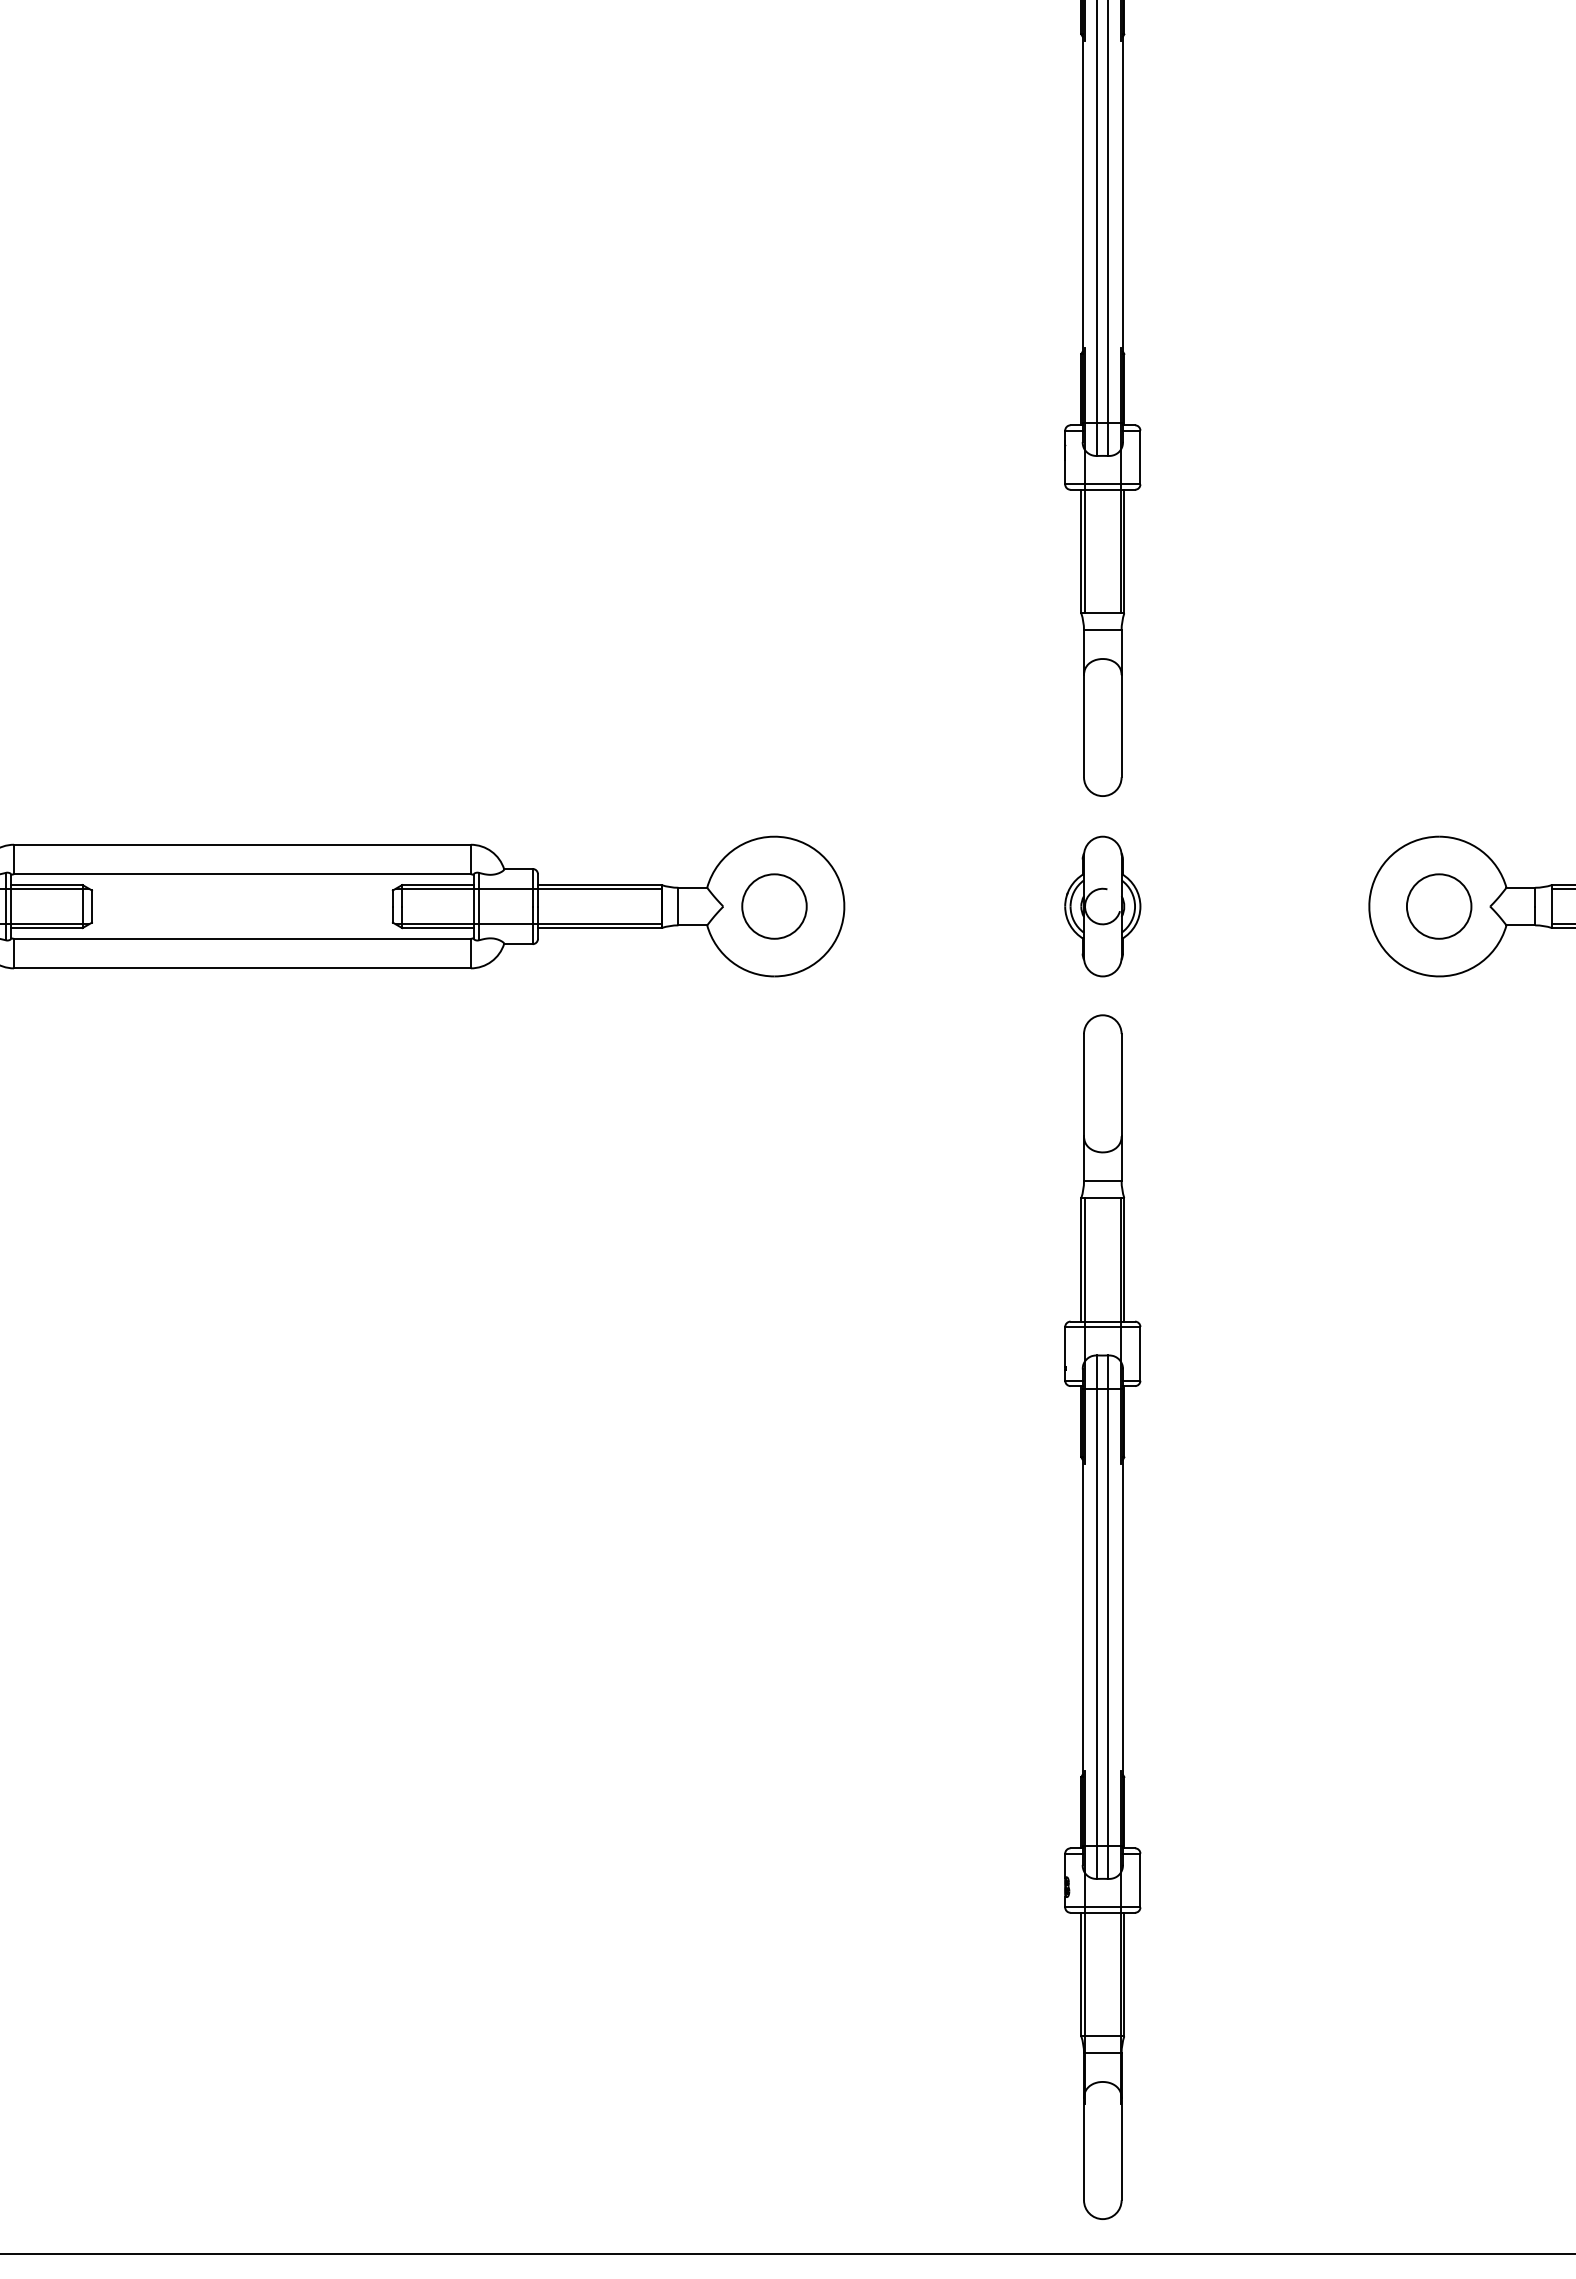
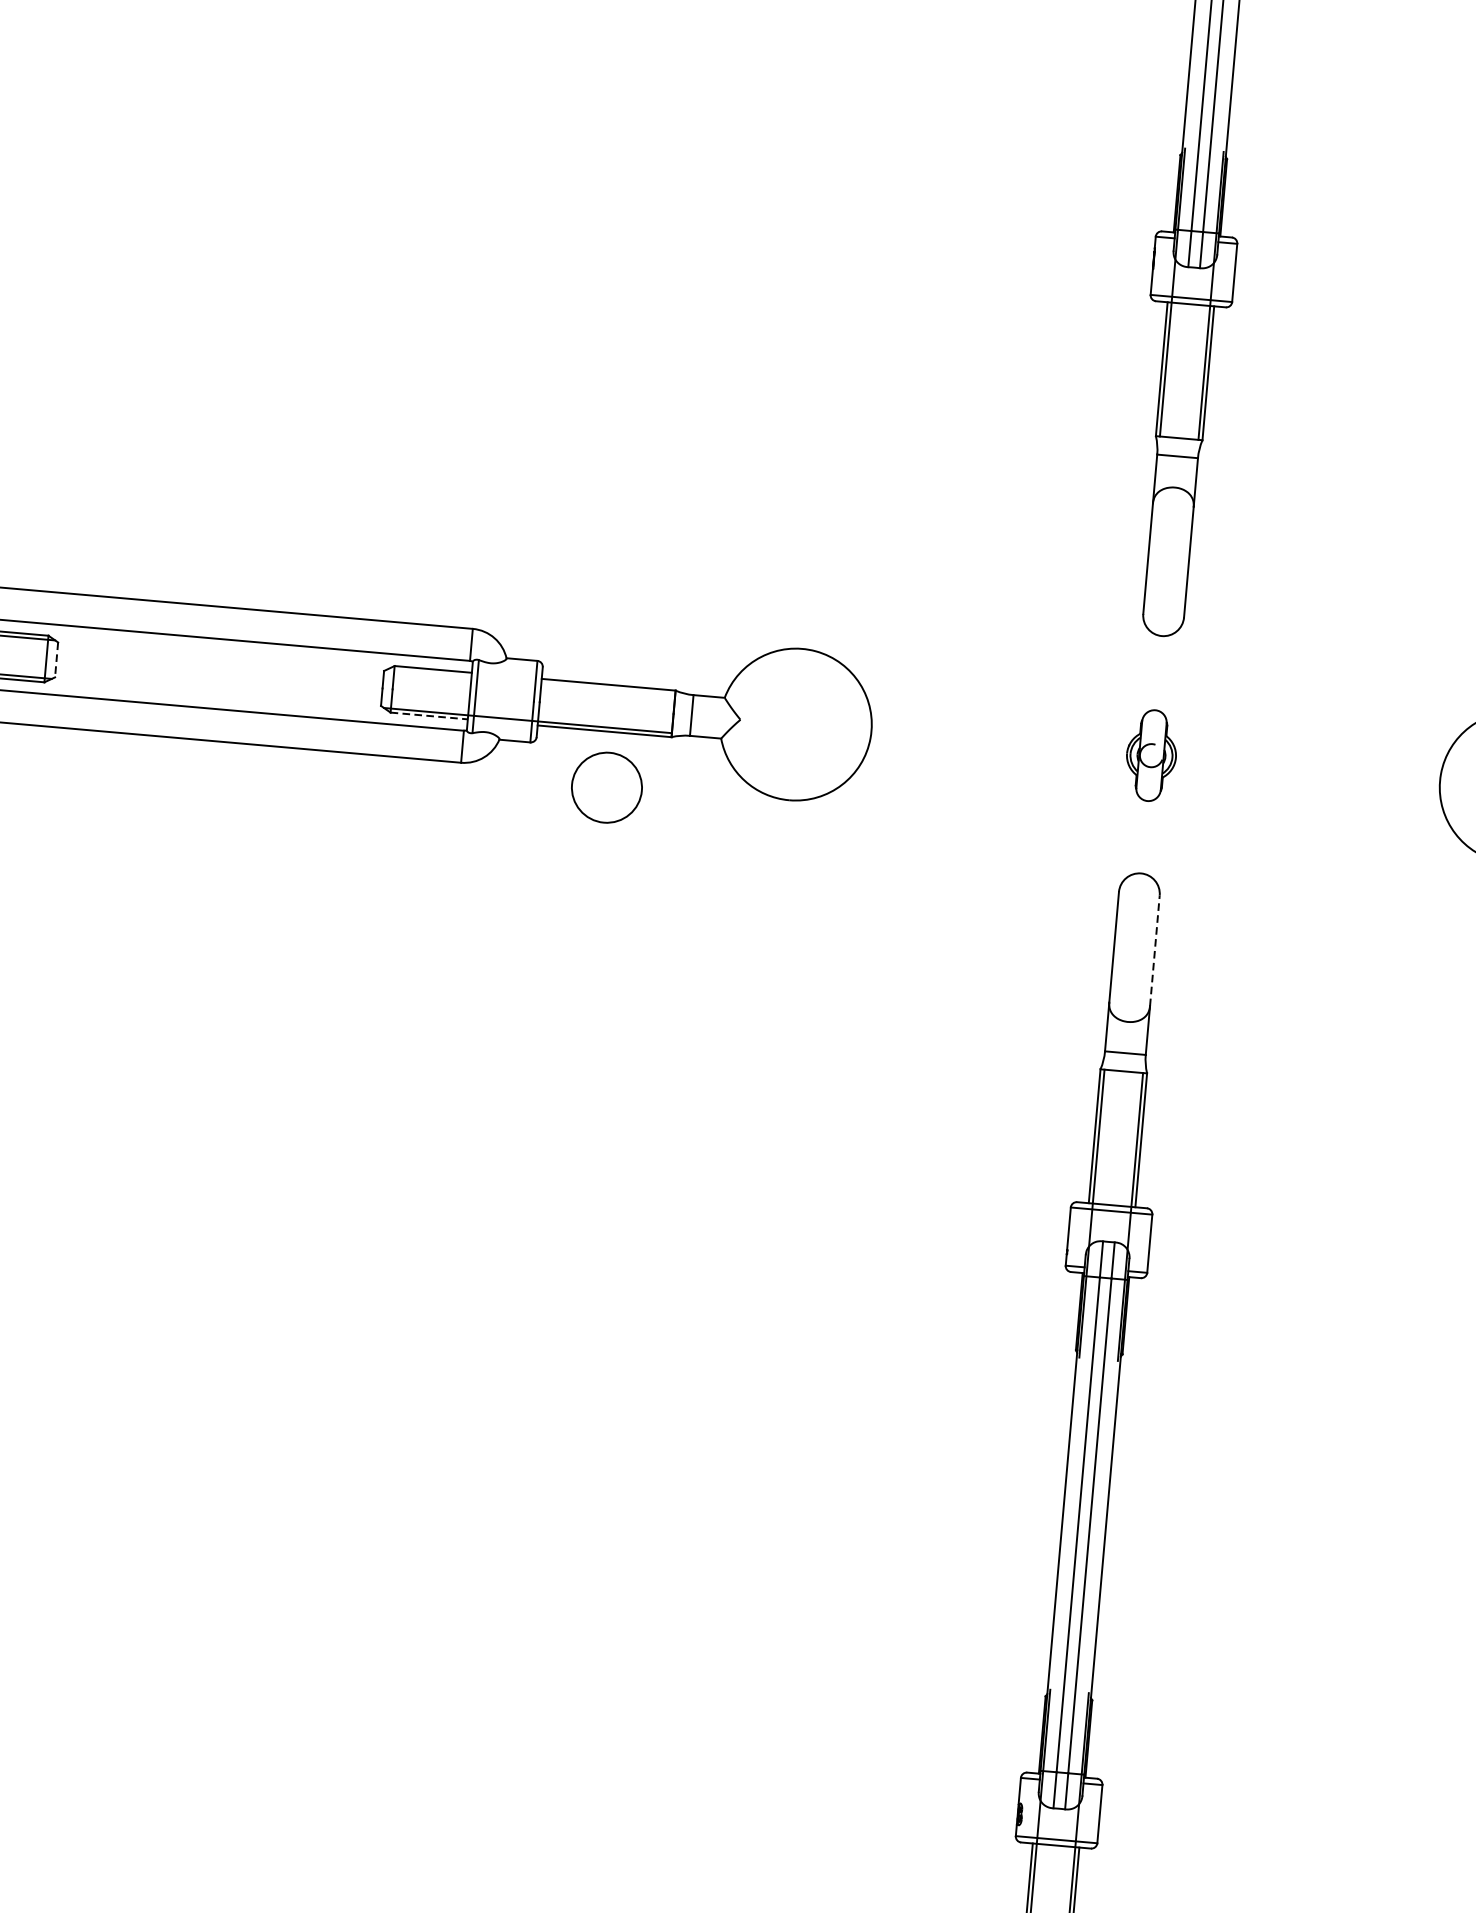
line: (528, 888) -> (531, 681), removed
circle: (774, 906) -> (606, 787), moved
part: (1102, 906) -> (1151, 755), size x0.6
line: (91, 907) -> (56, 660), solid -> dashed
line: (437, 928) -> (428, 716), solid -> dashed
line: (1121, 1084) -> (1154, 950), solid -> dashed

